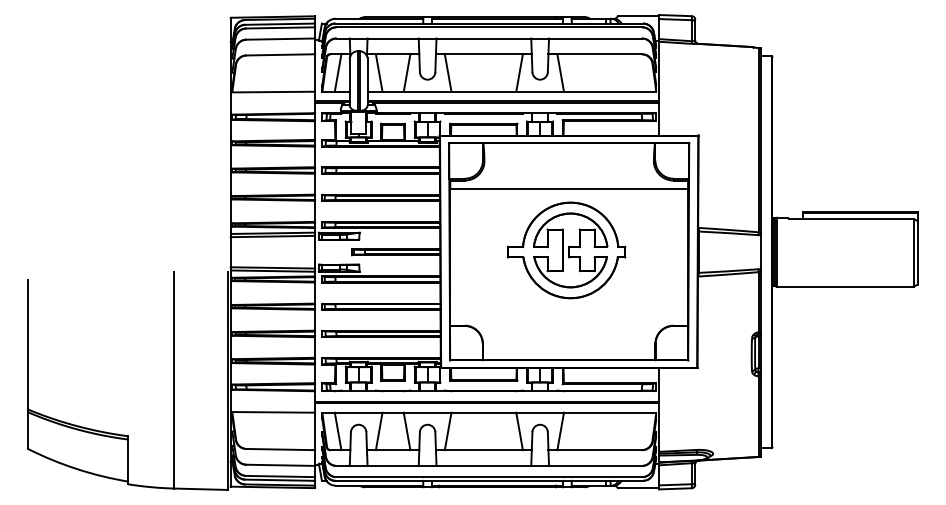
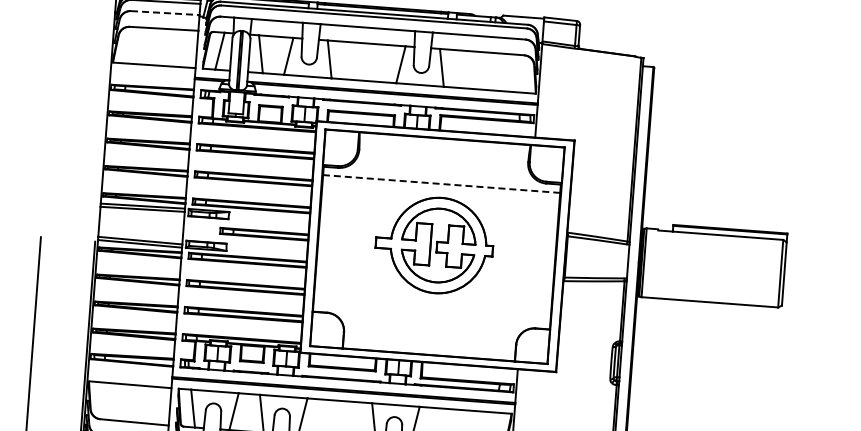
line: (281, 39) -> (166, 13), solid -> dashed
line: (569, 188) -> (442, 183), solid -> dashed

